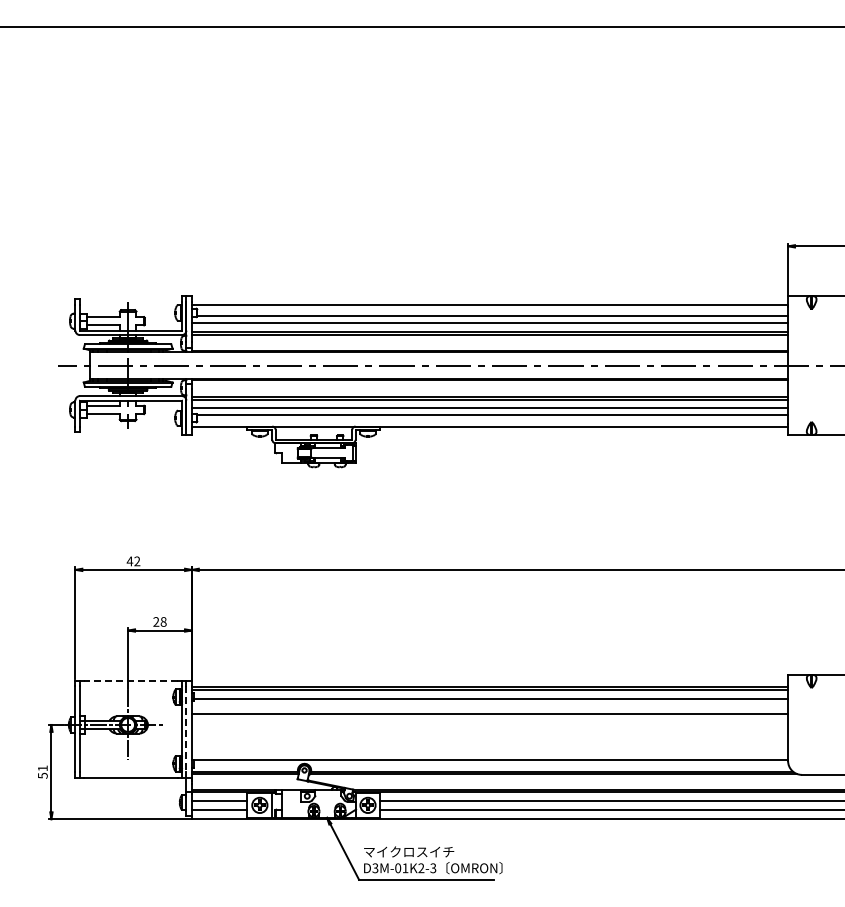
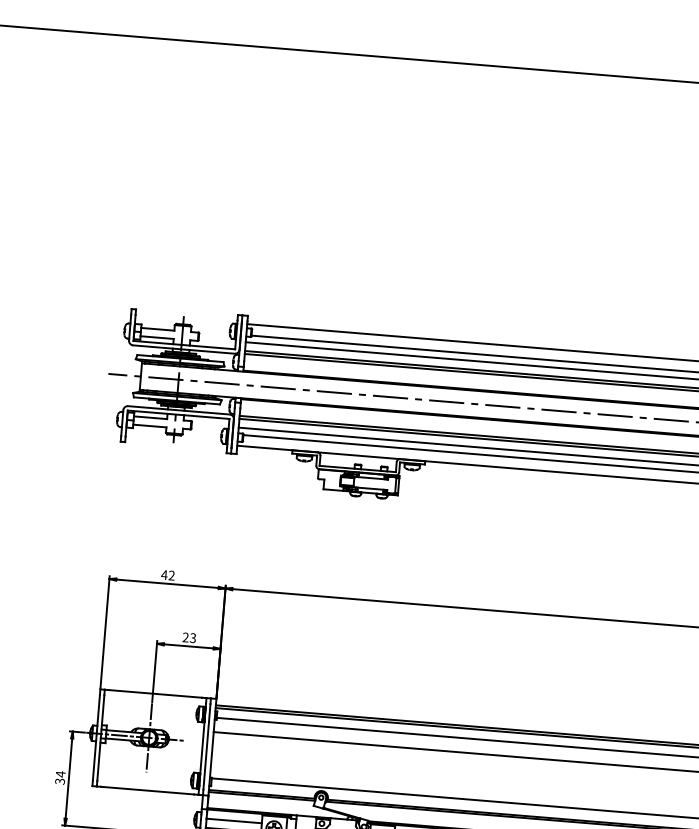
text: (163, 621) -> (192, 637), 28 -> 23
line: (130, 680) -> (155, 693), dashed -> solid
line: (186, 729) -> (207, 747), dashed -> solid
text: (42, 771) -> (60, 777), 51 -> 34

